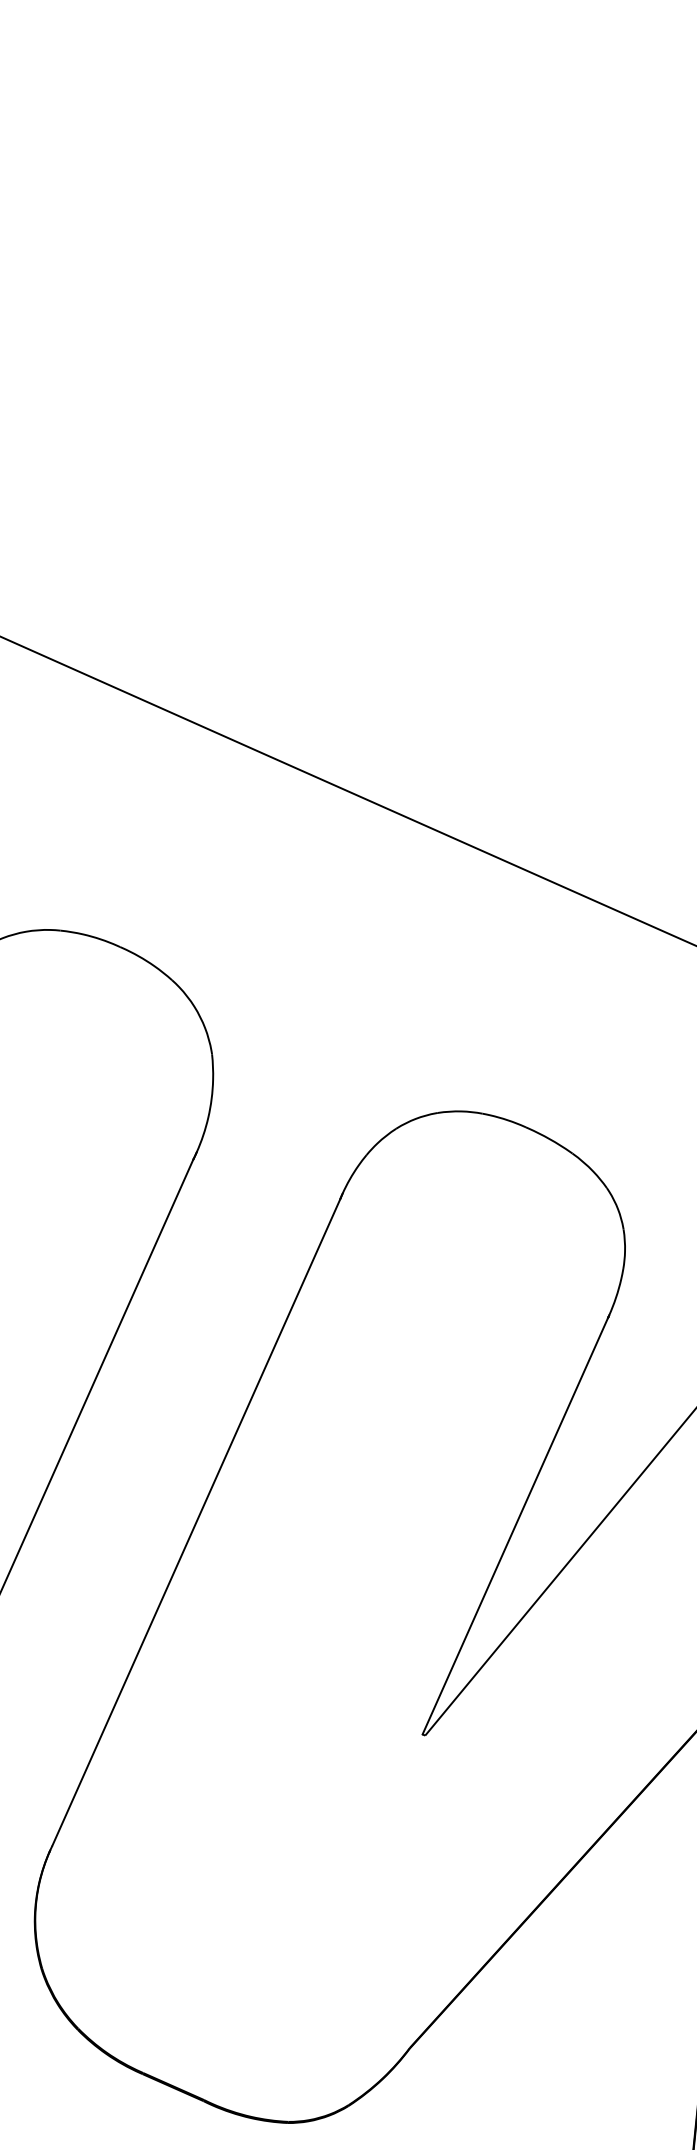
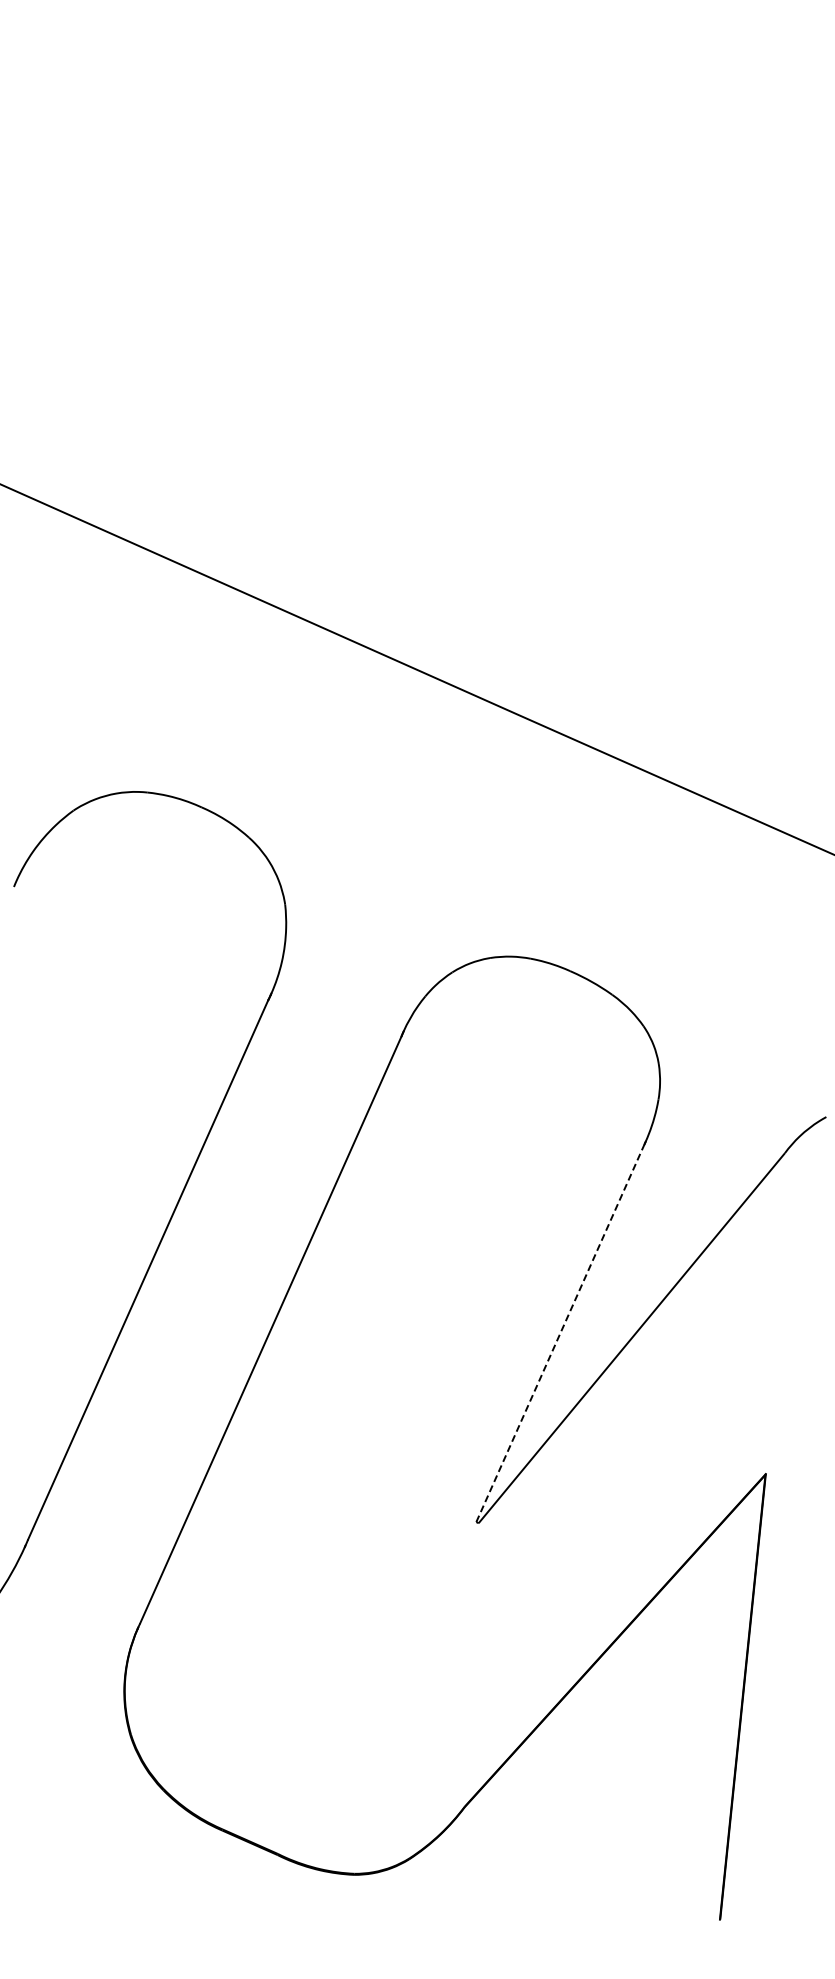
line: (515, 1526) -> (560, 1333), solid -> dashed

